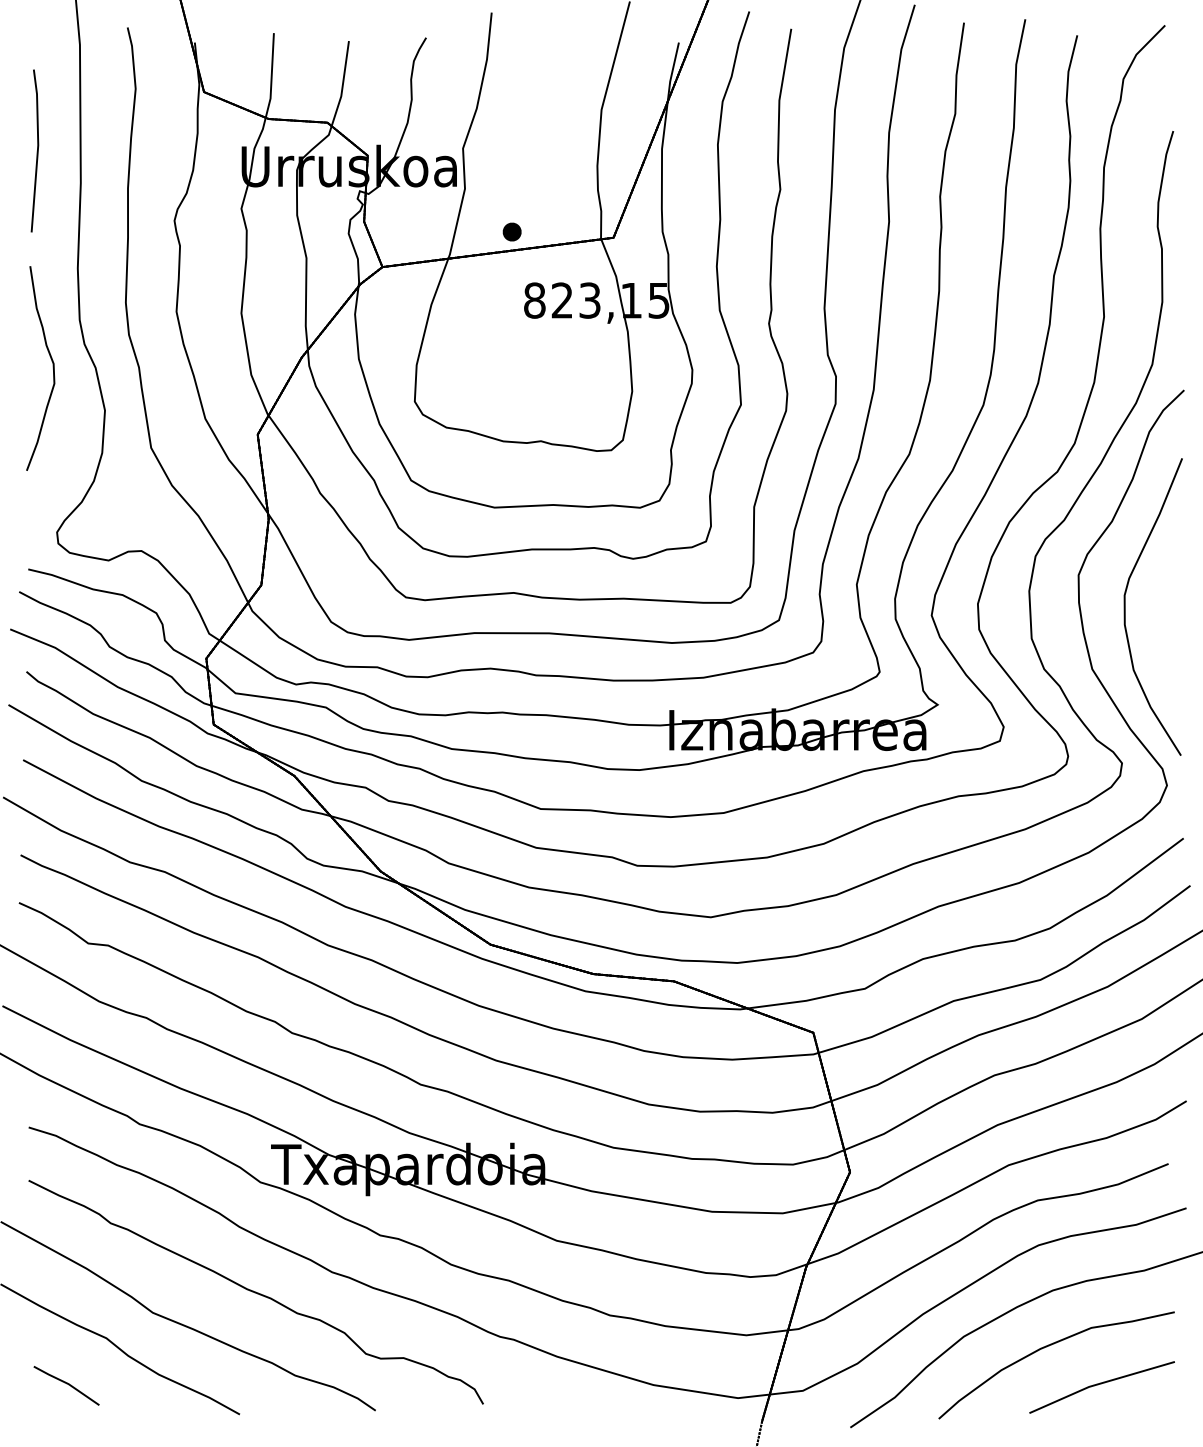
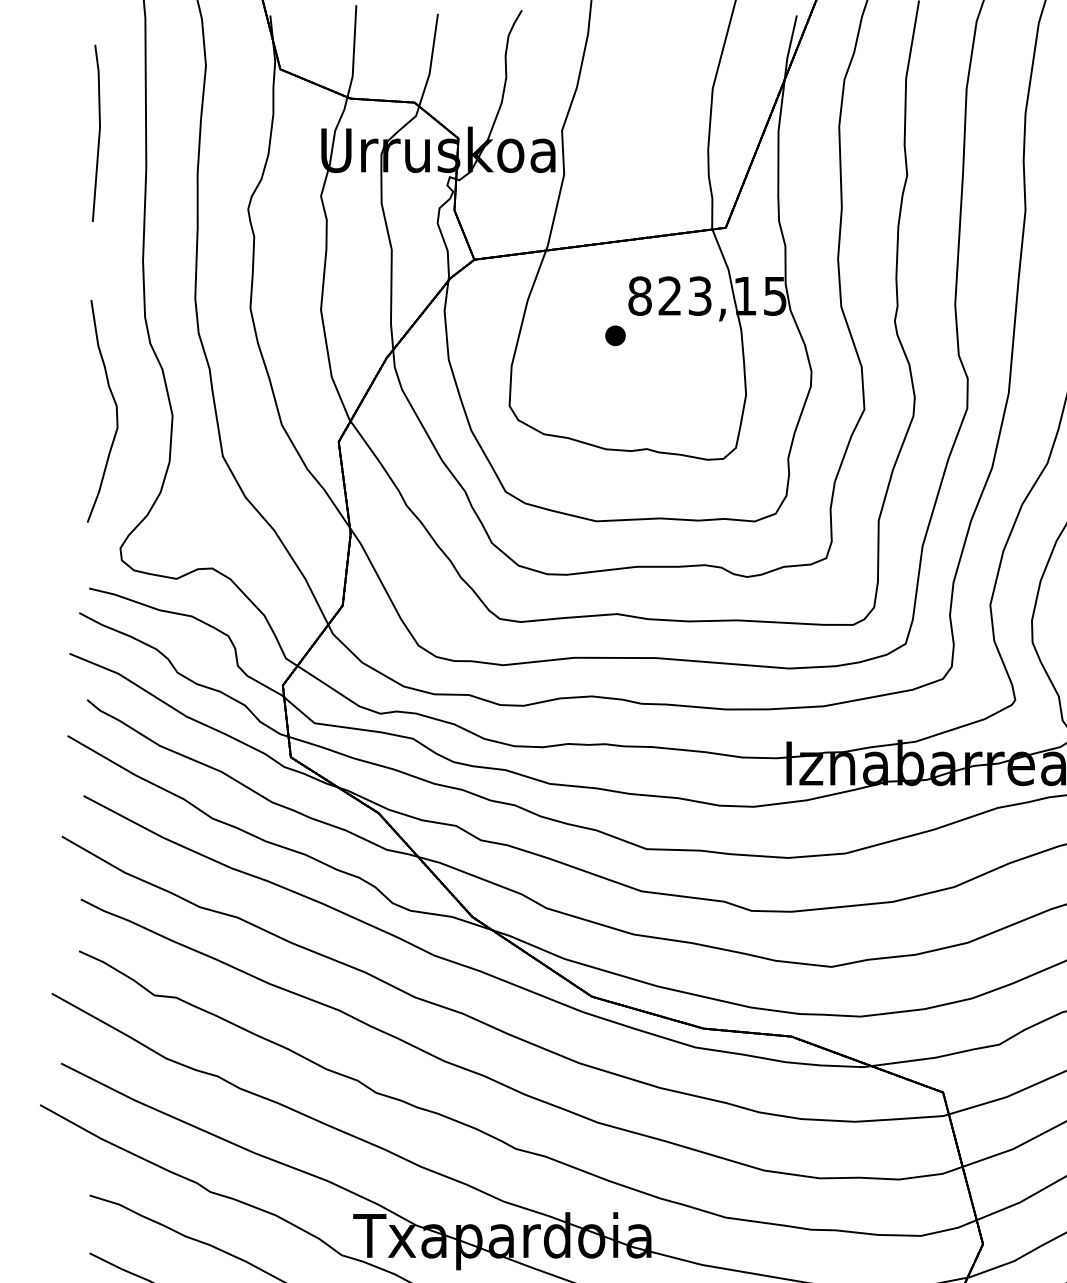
part: (511, 231) -> (614, 335), moved
curve: (52, 367) -> (115, 410), moved

